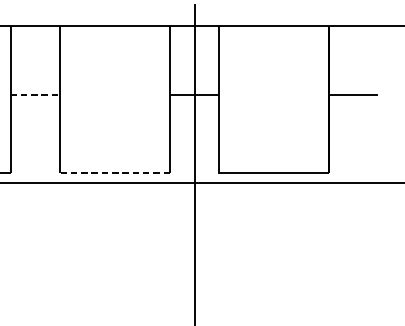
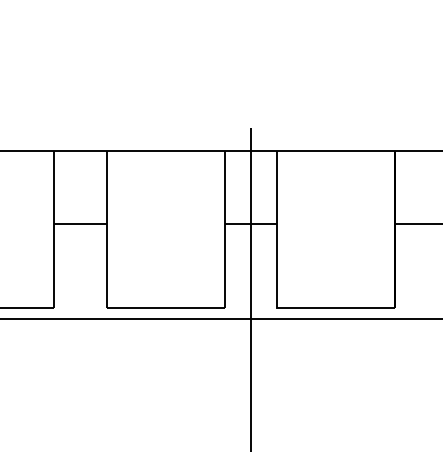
line: (35, 94) -> (81, 224), dashed -> solid
line: (114, 173) -> (165, 308), dashed -> solid

